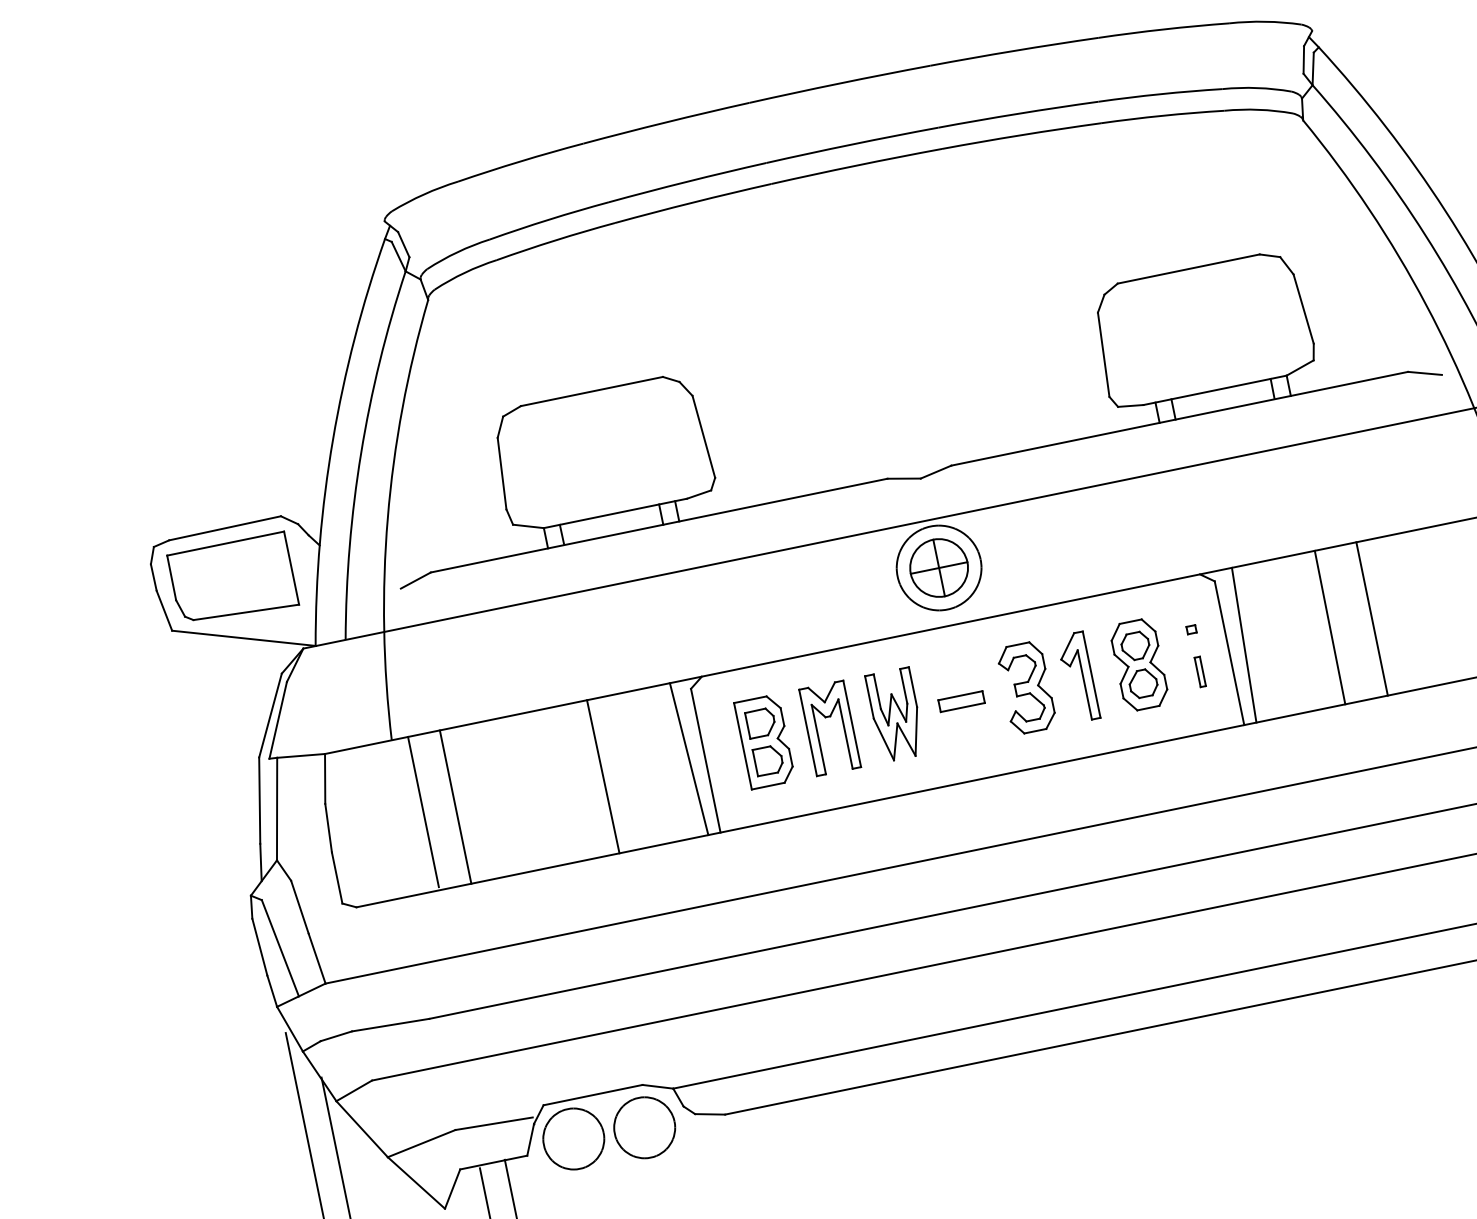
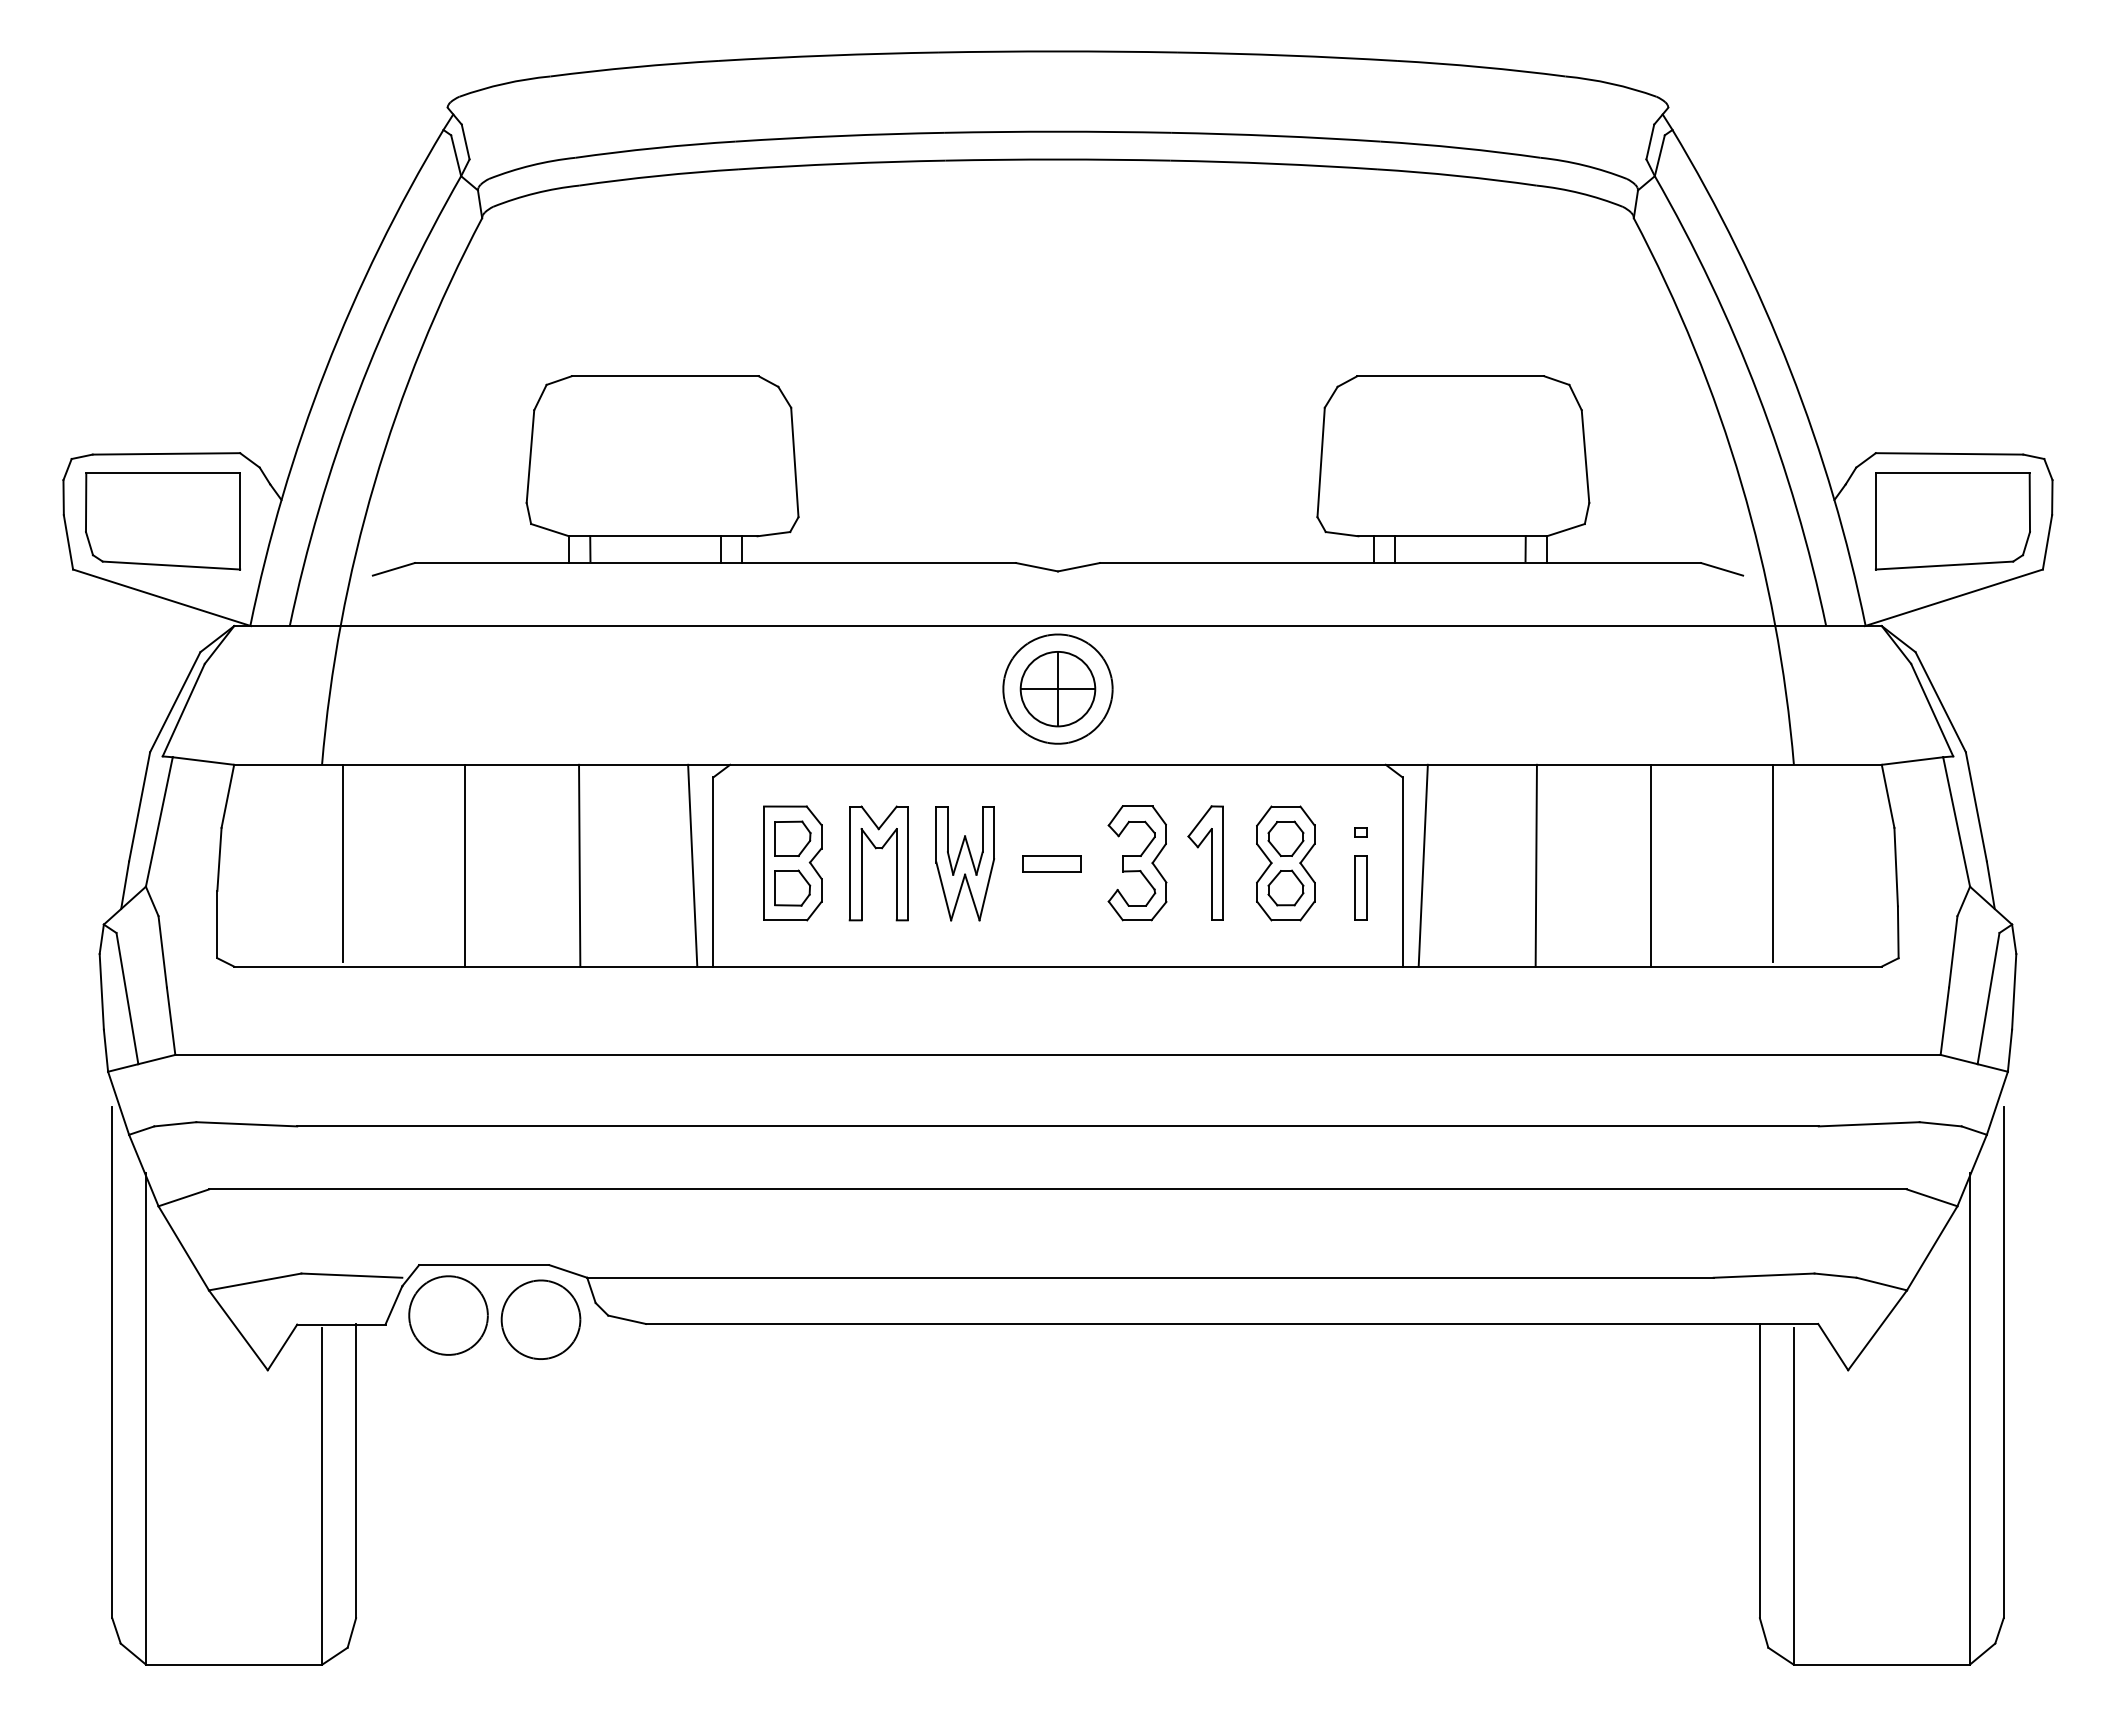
line: (1371, 618) -> (1650, 865), moved
part: (1199, 671) -> (1360, 887), size x1.67
line: (455, 806) -> (465, 865), moved

